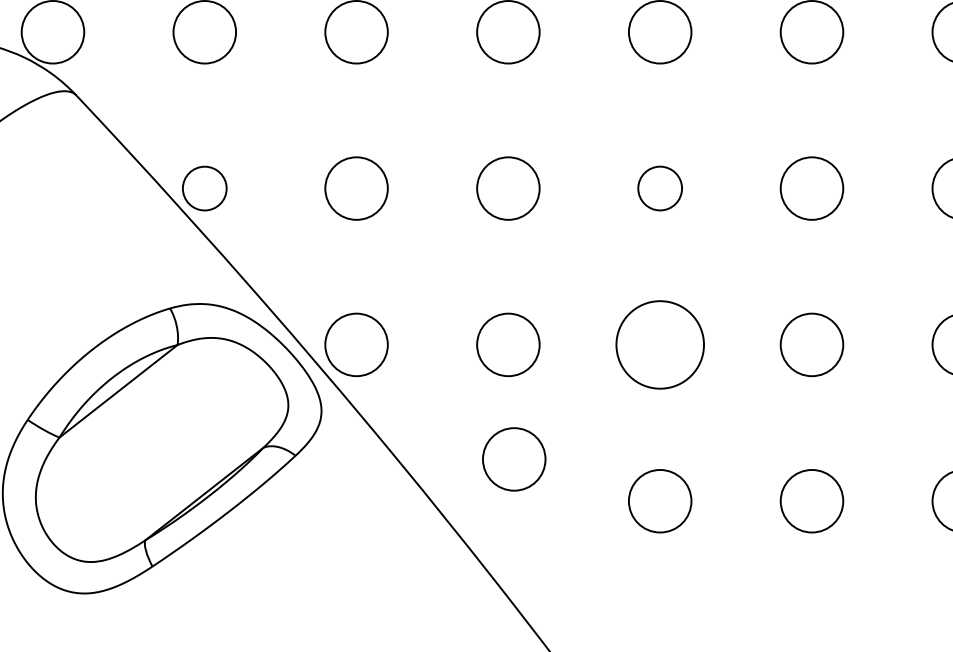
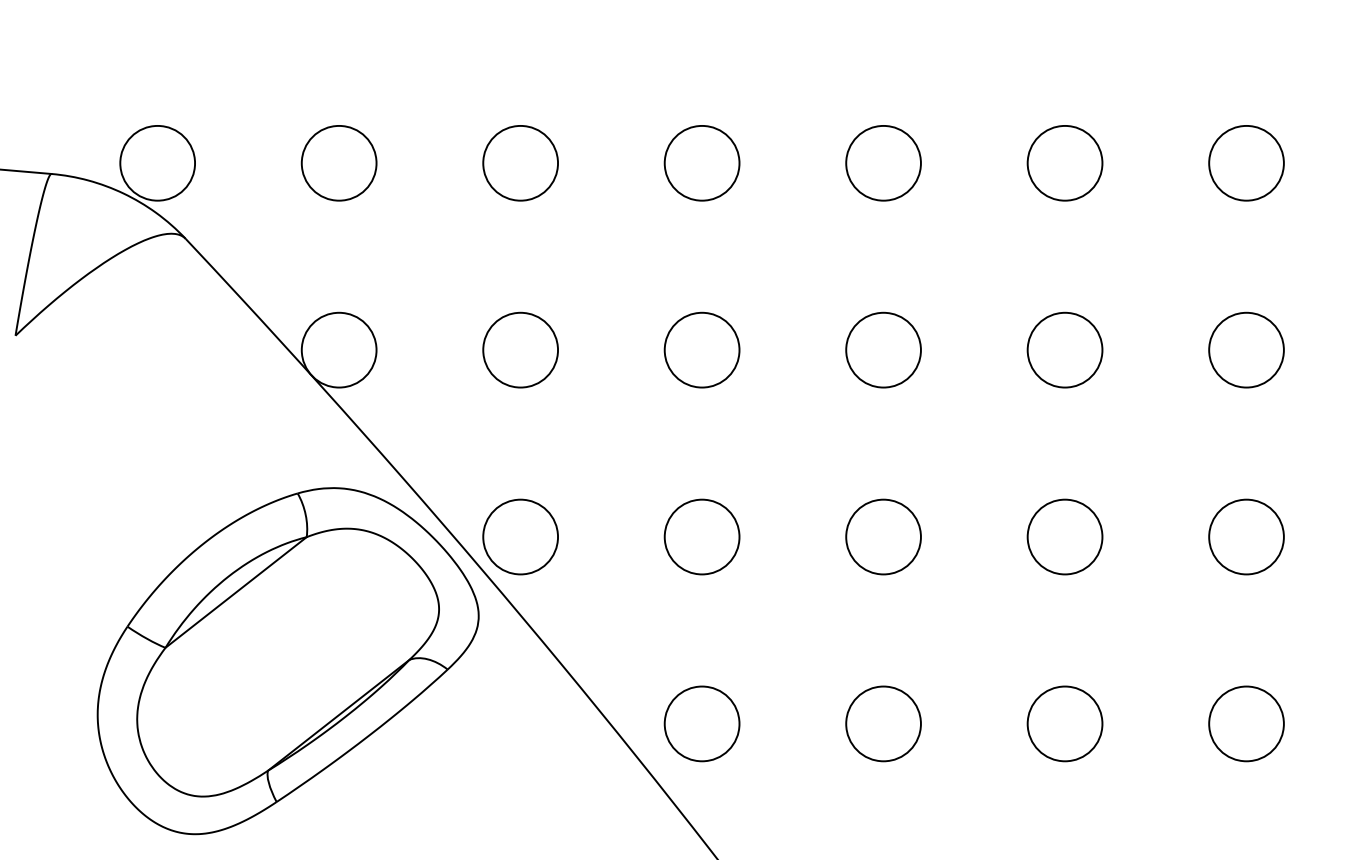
circle: (204, 188) -> (338, 349), size x1.43
circle: (660, 188) -> (883, 349), size x1.43
circle: (660, 344) -> (883, 536), size x0.71
circle: (513, 459) -> (701, 723), moved

